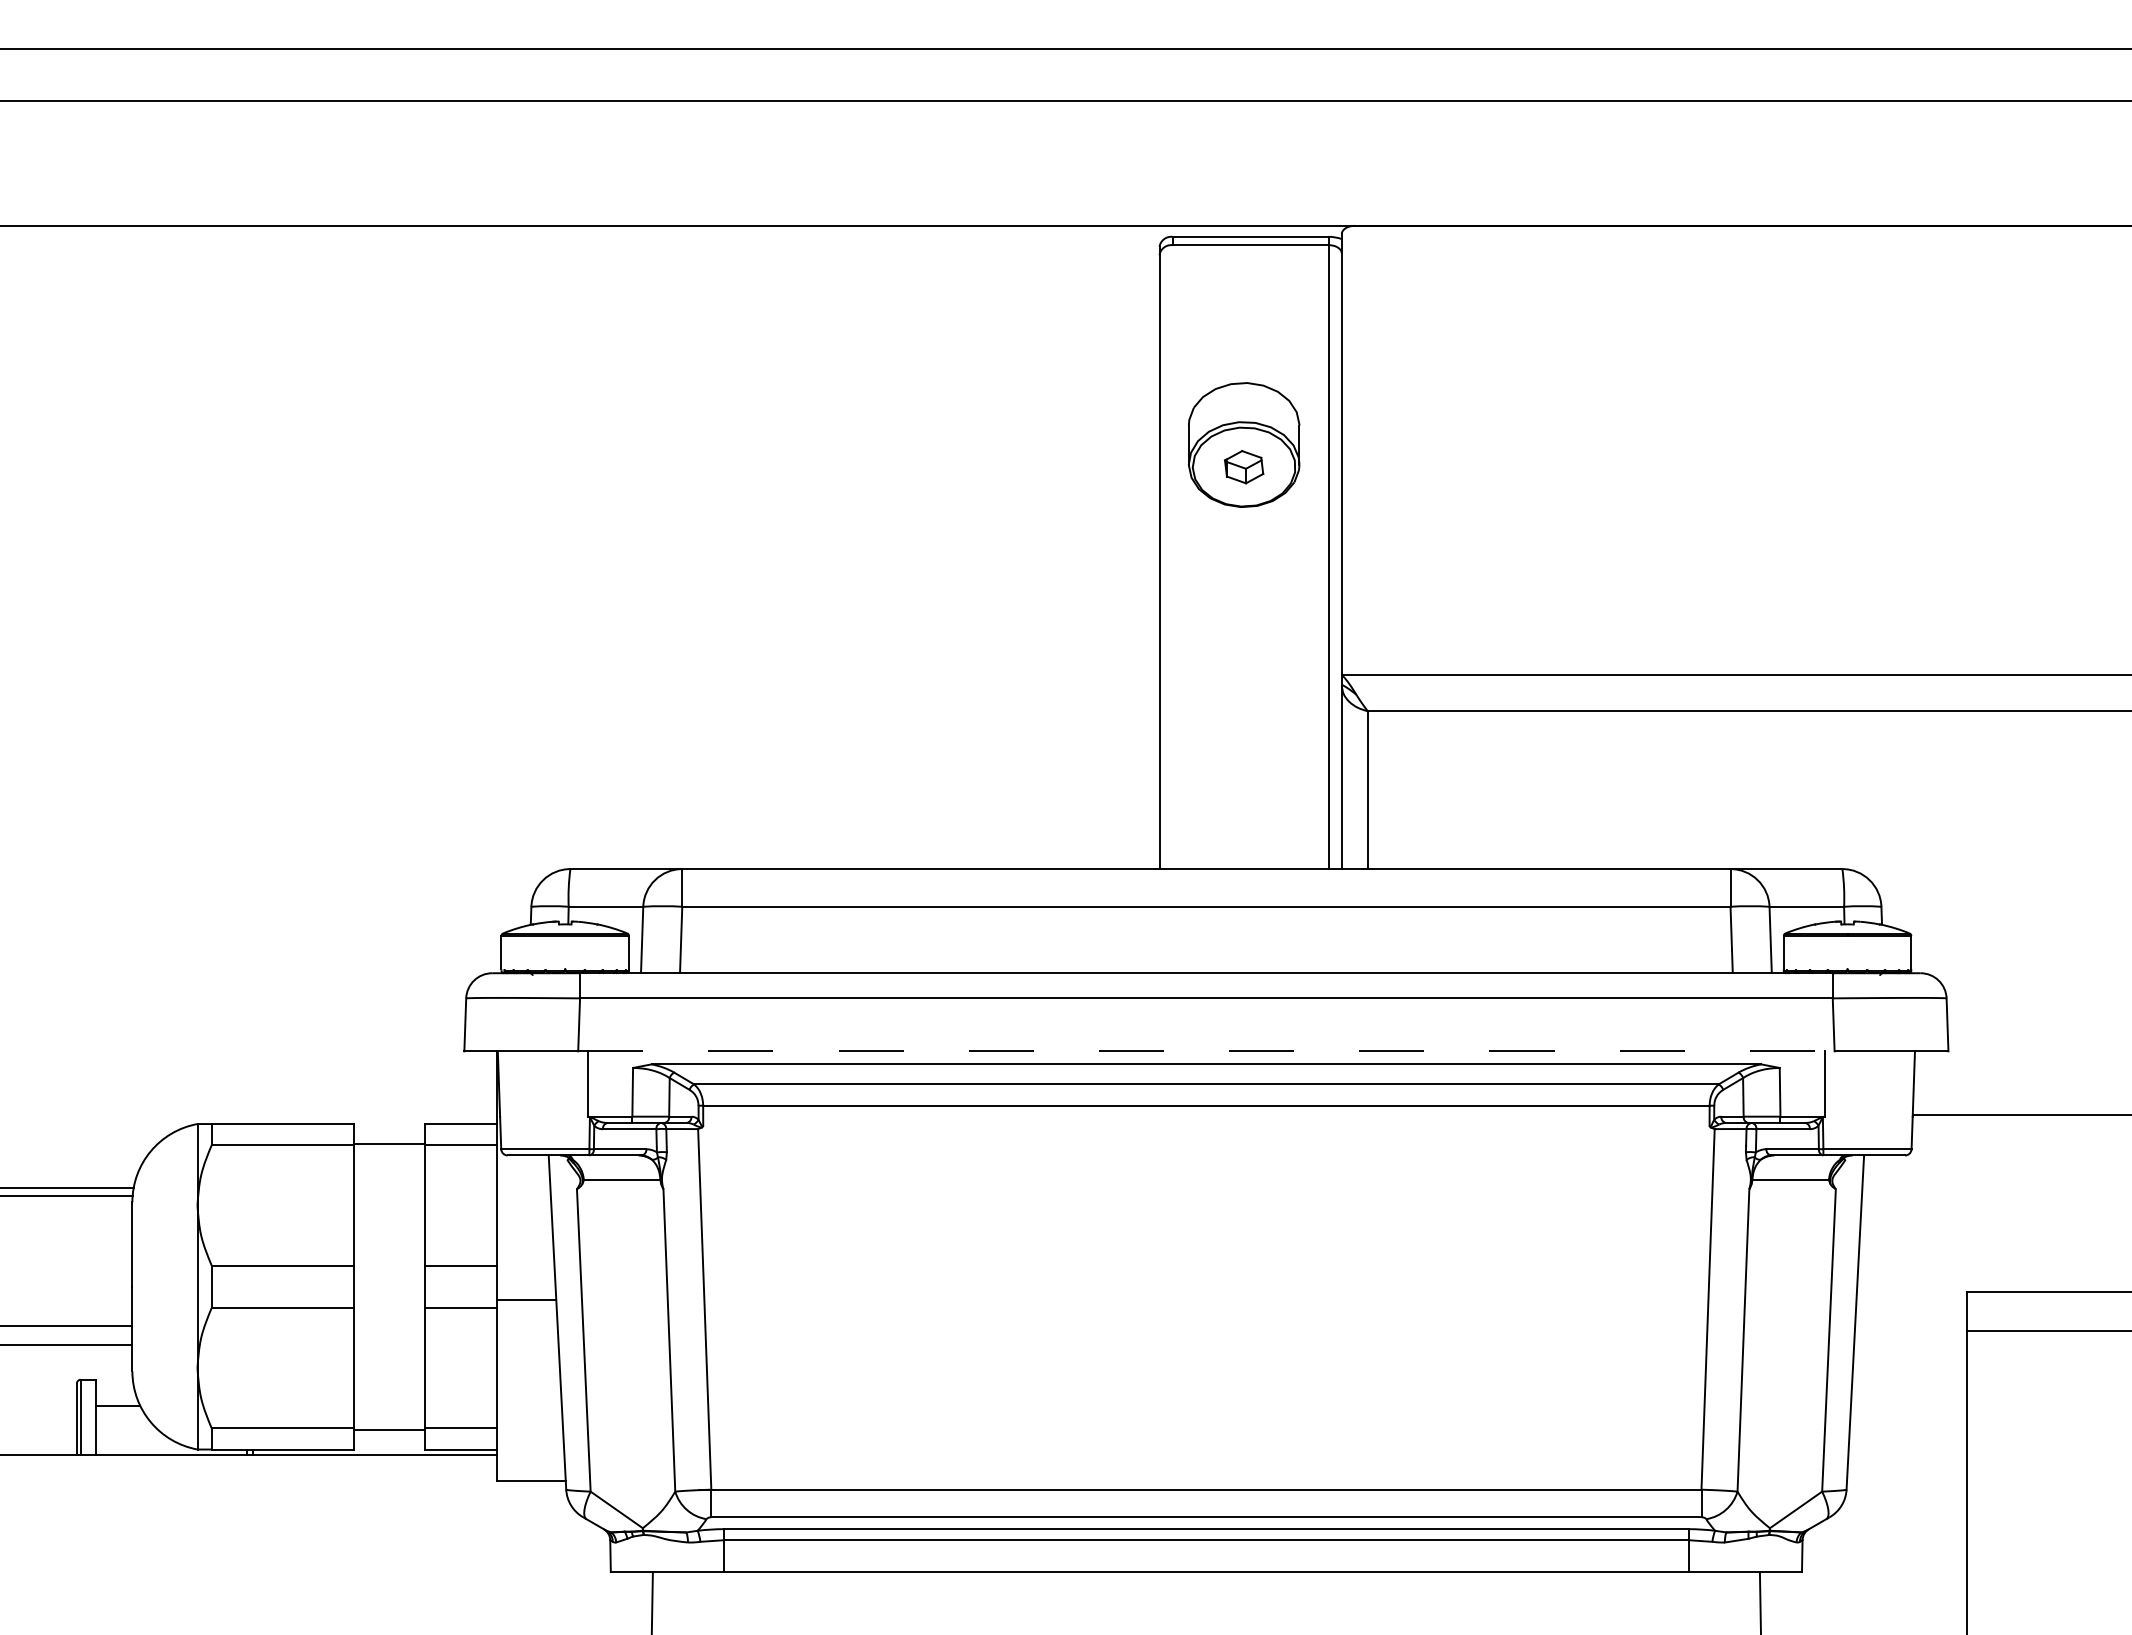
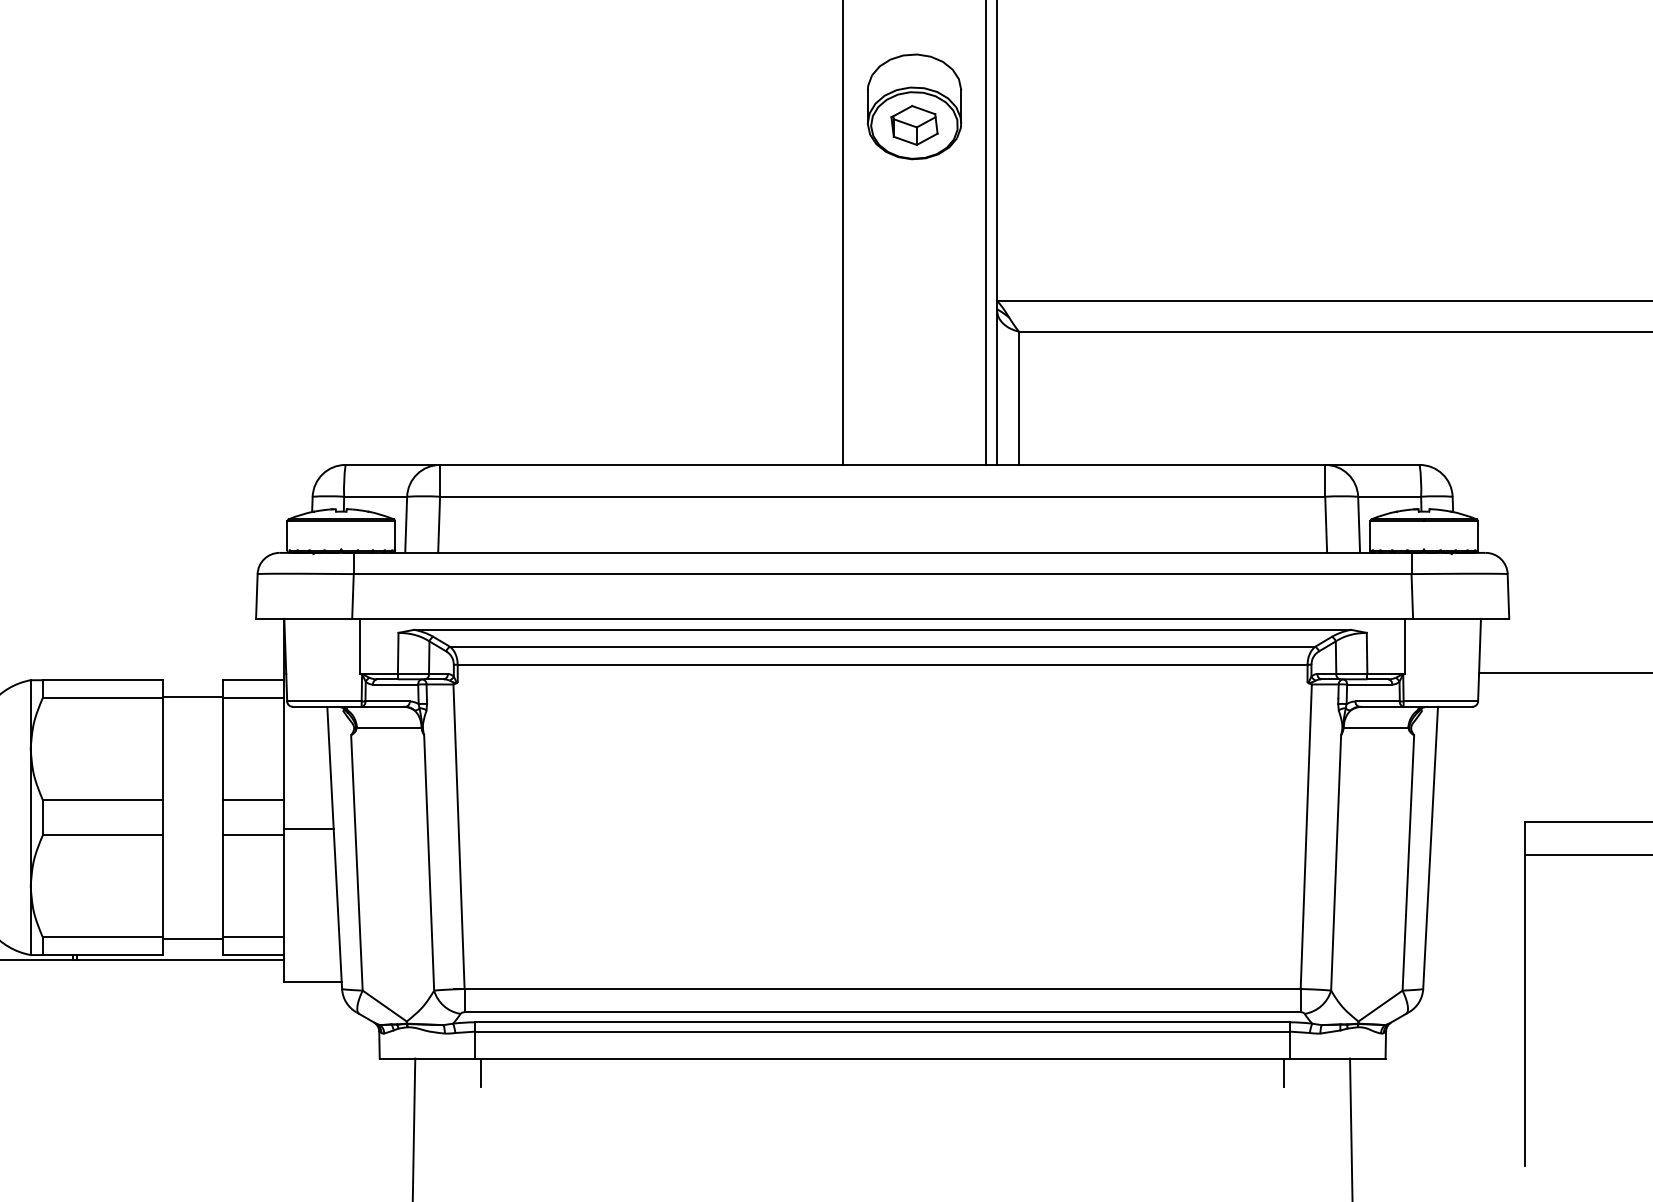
part: (1243, 467) -> (913, 125), size x1.43
line: (1206, 1051) -> (882, 618), dashed -> solid
line: (731, 1589) -> (481, 1073), added
line: (1681, 1589) -> (1283, 1073), added

